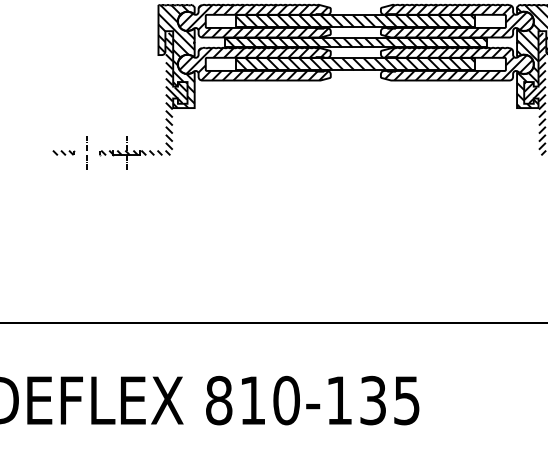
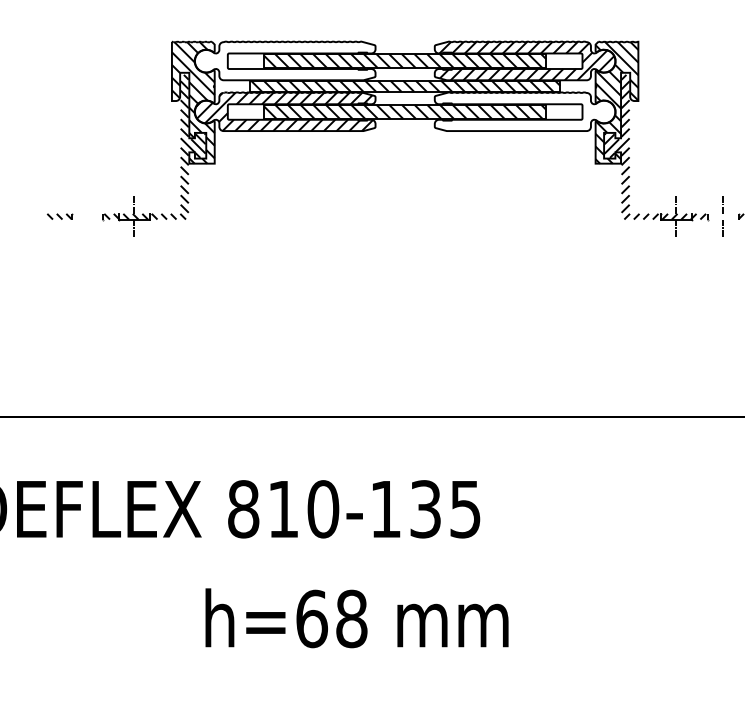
hatch: (253, 20) -> (284, 60), removed
hatch: (458, 63) -> (526, 111), removed
line: (86, 150) -> (86, 213), removed

